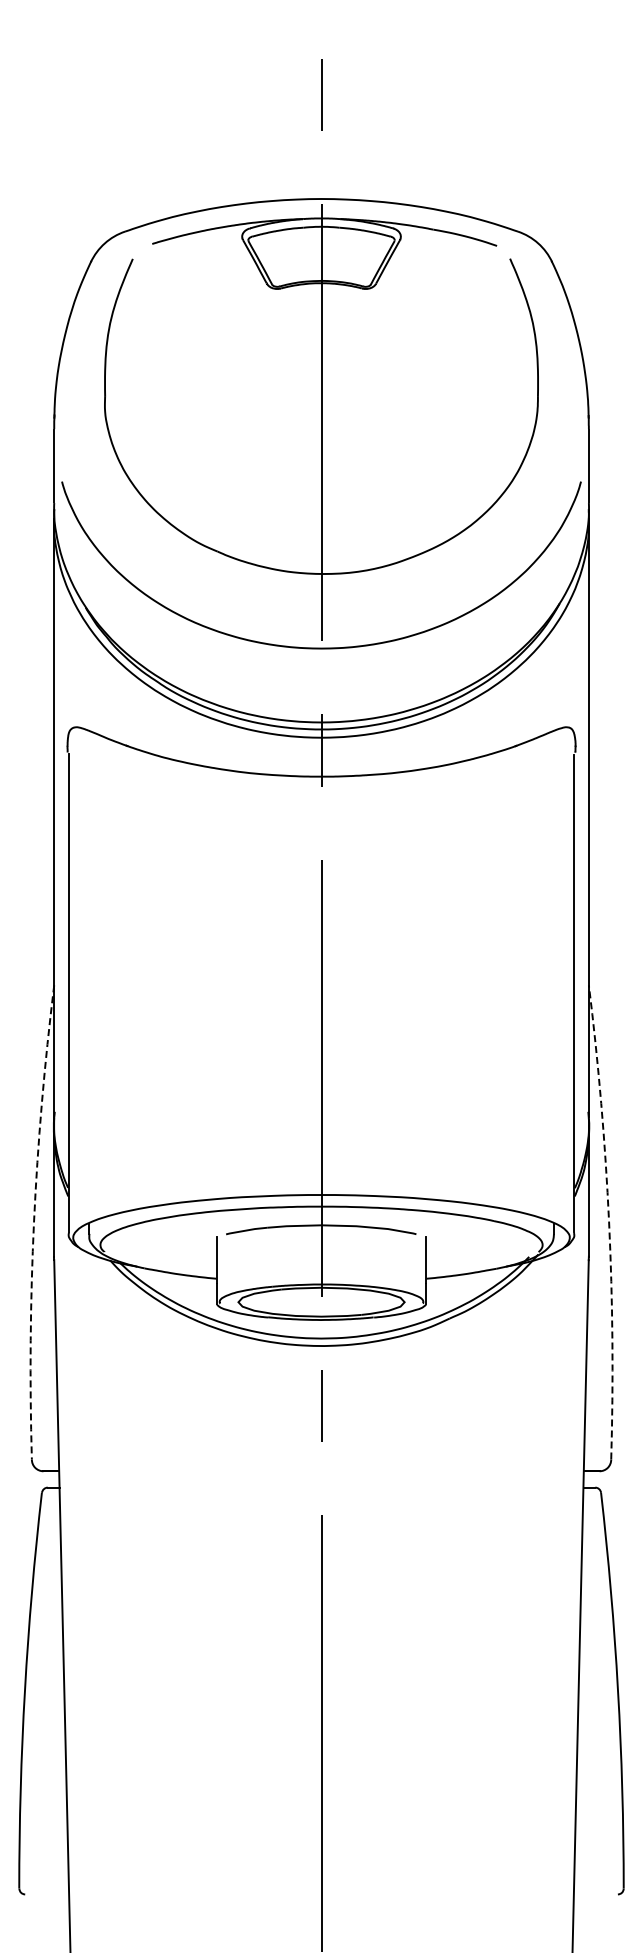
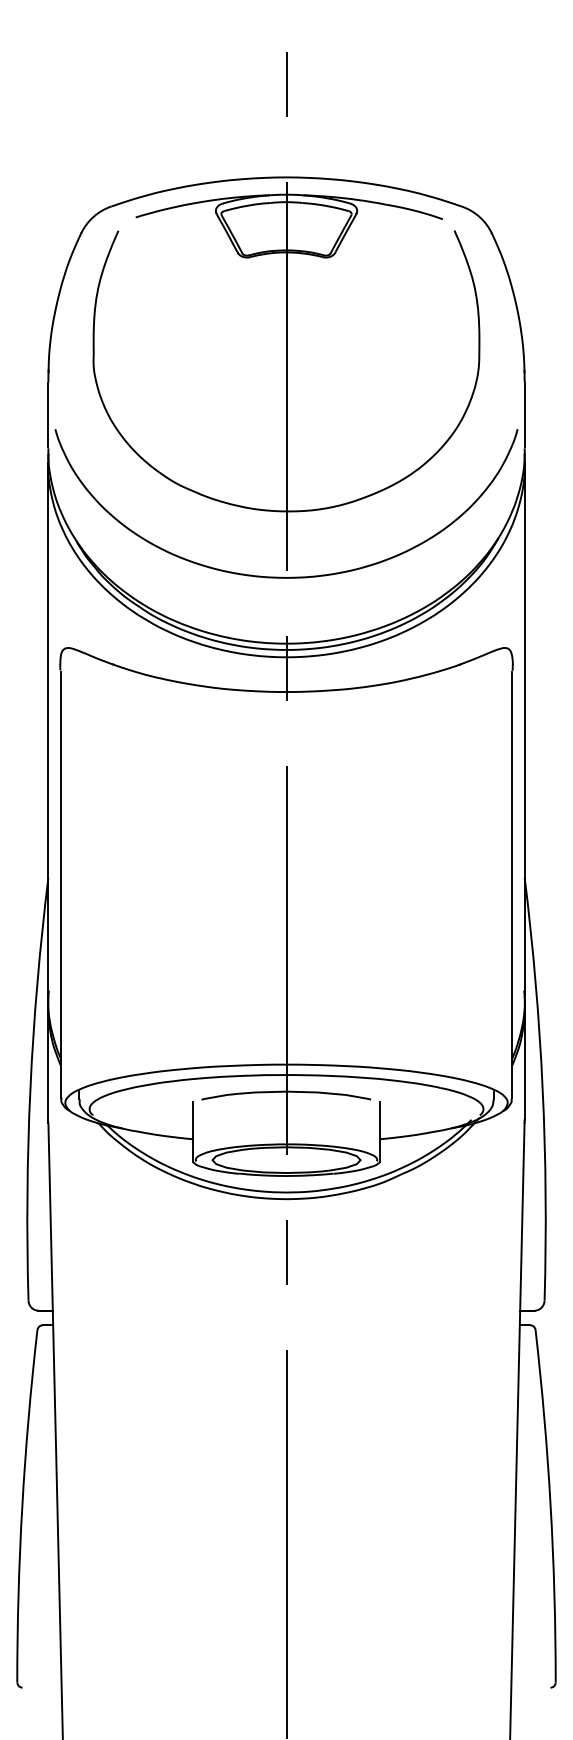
arc: (34, 1222) -> (30, 1089), dashed -> solid
arc: (609, 1222) -> (543, 1089), dashed -> solid

